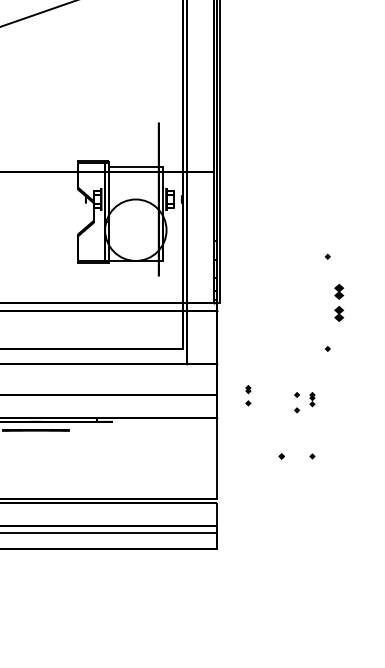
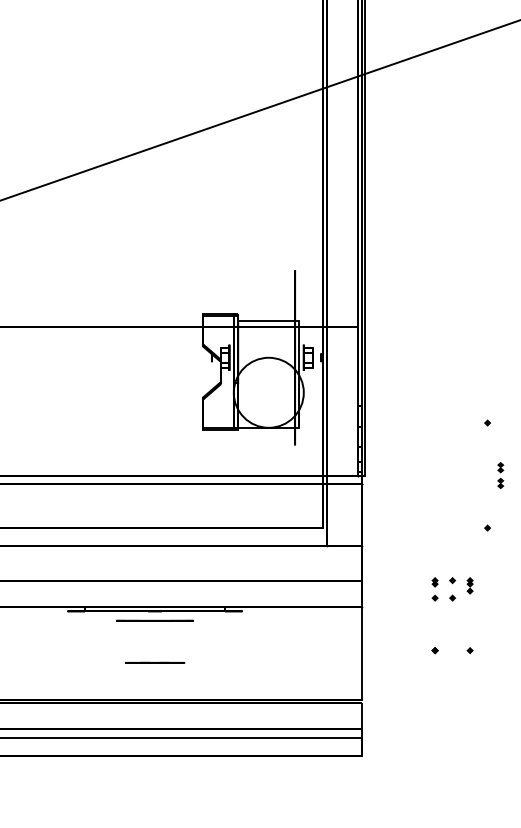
part: (339, 302) -> (500, 475), size x0.62
part: (247, 395) -> (434, 589), moved
line: (36, 466) -> (155, 662), added

